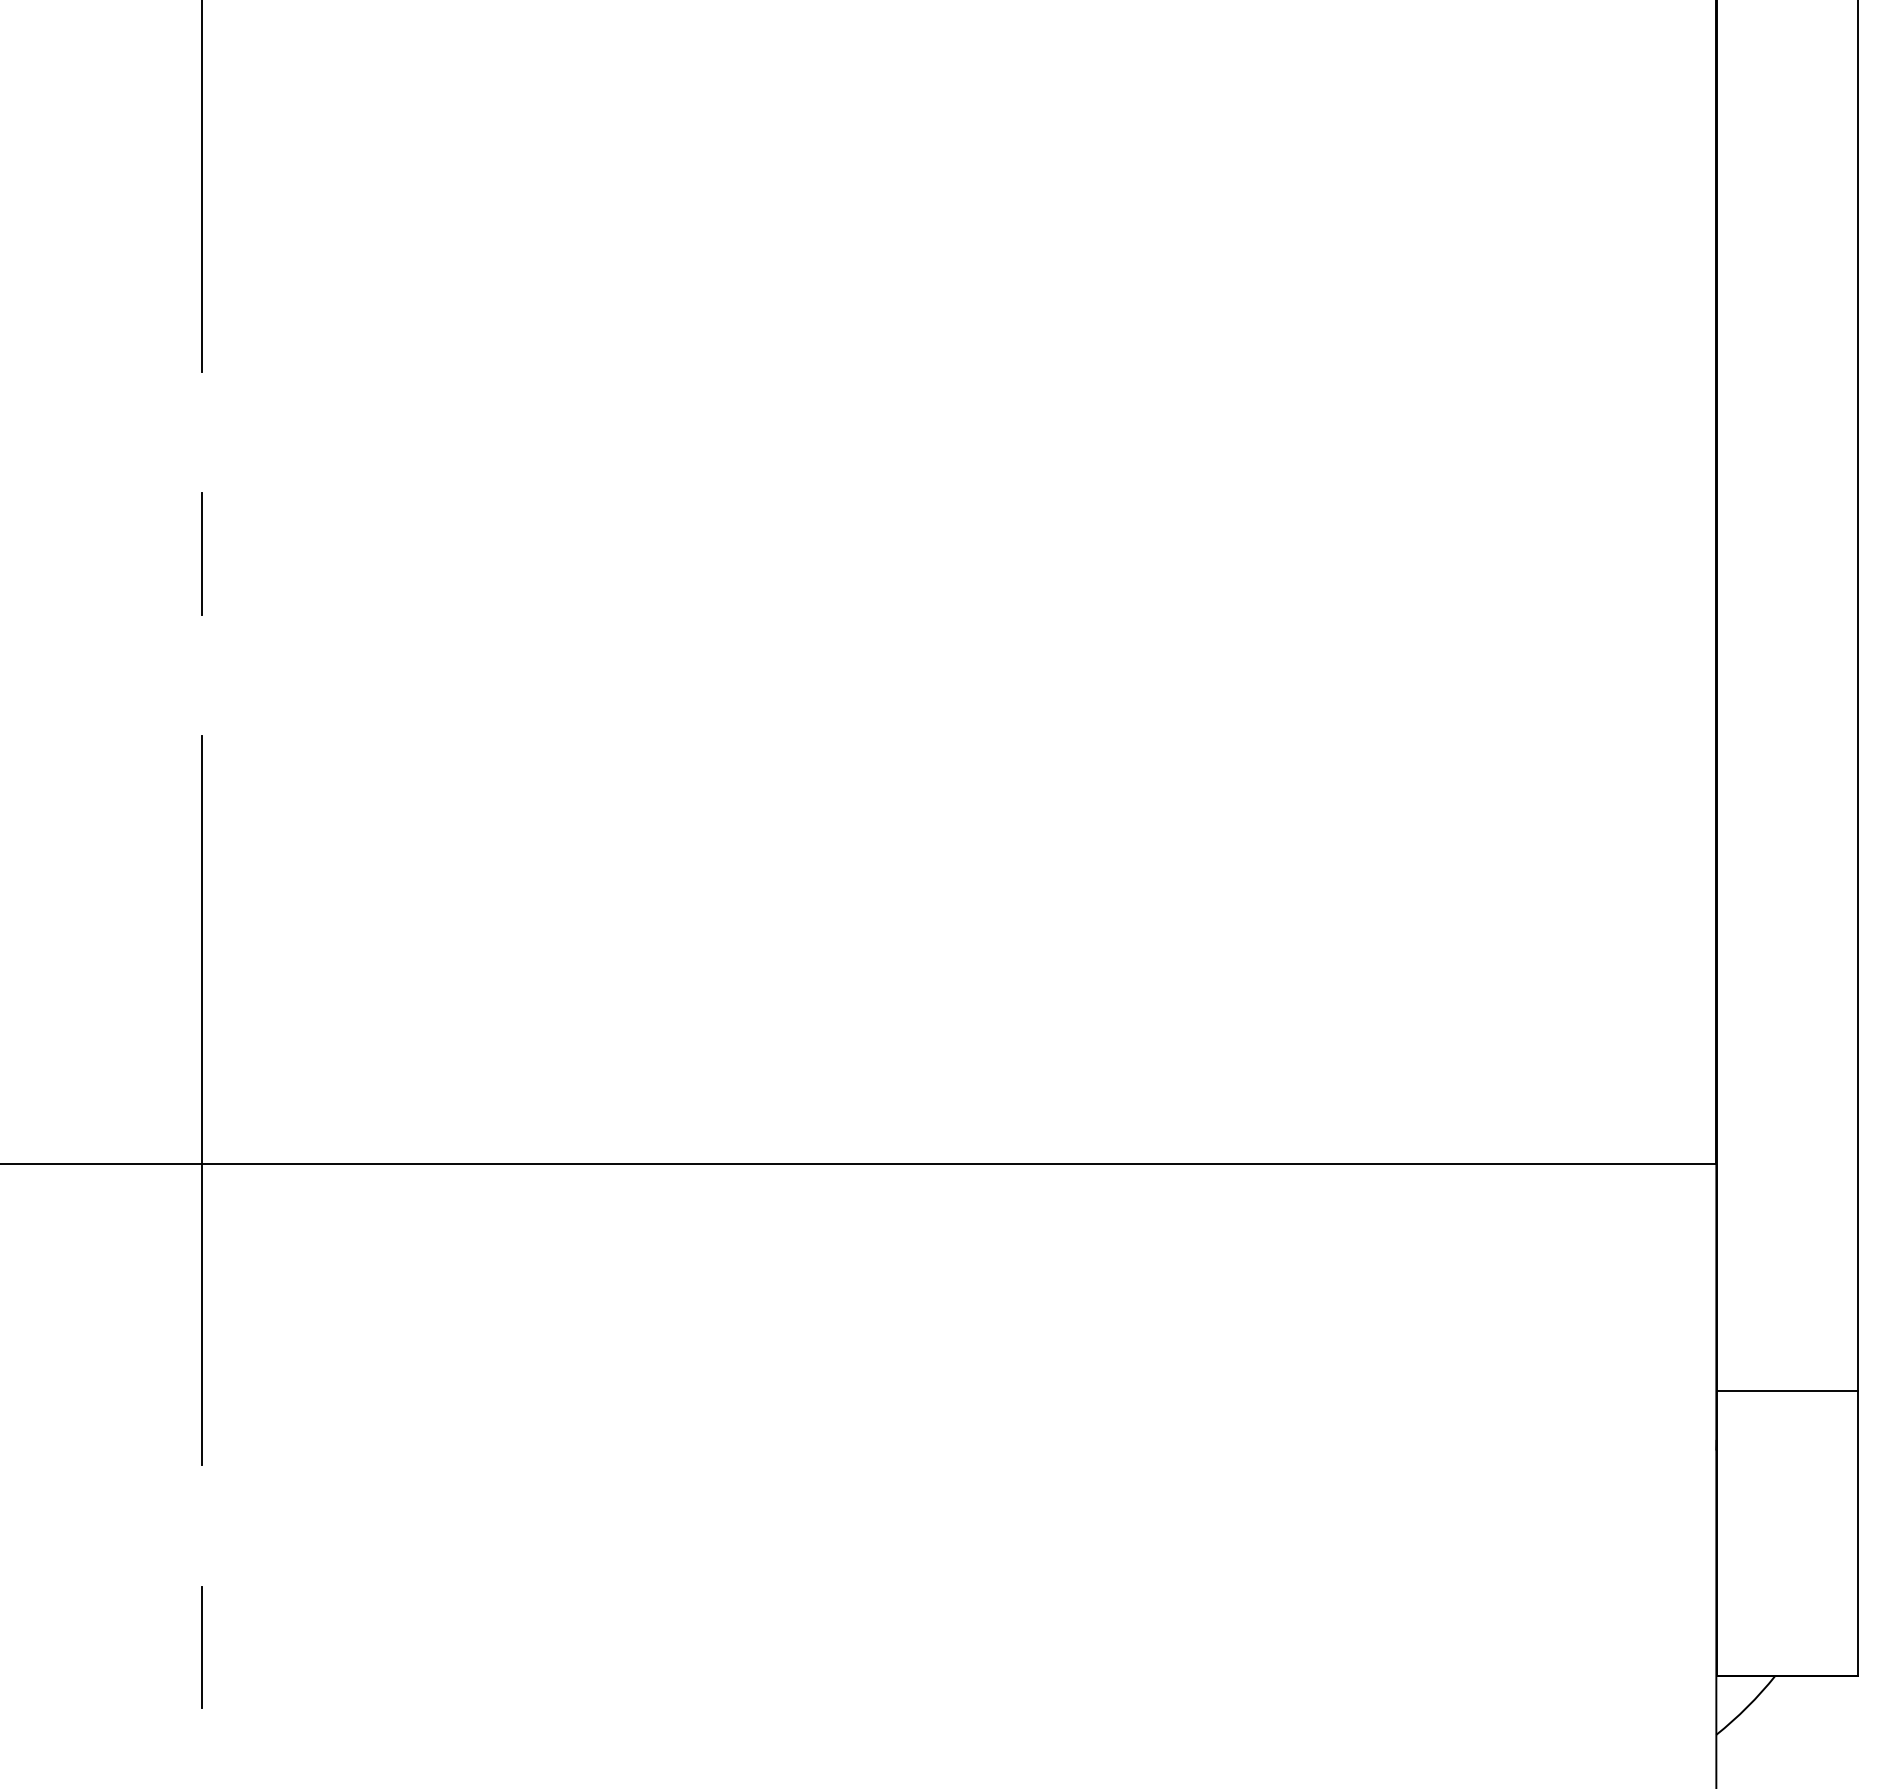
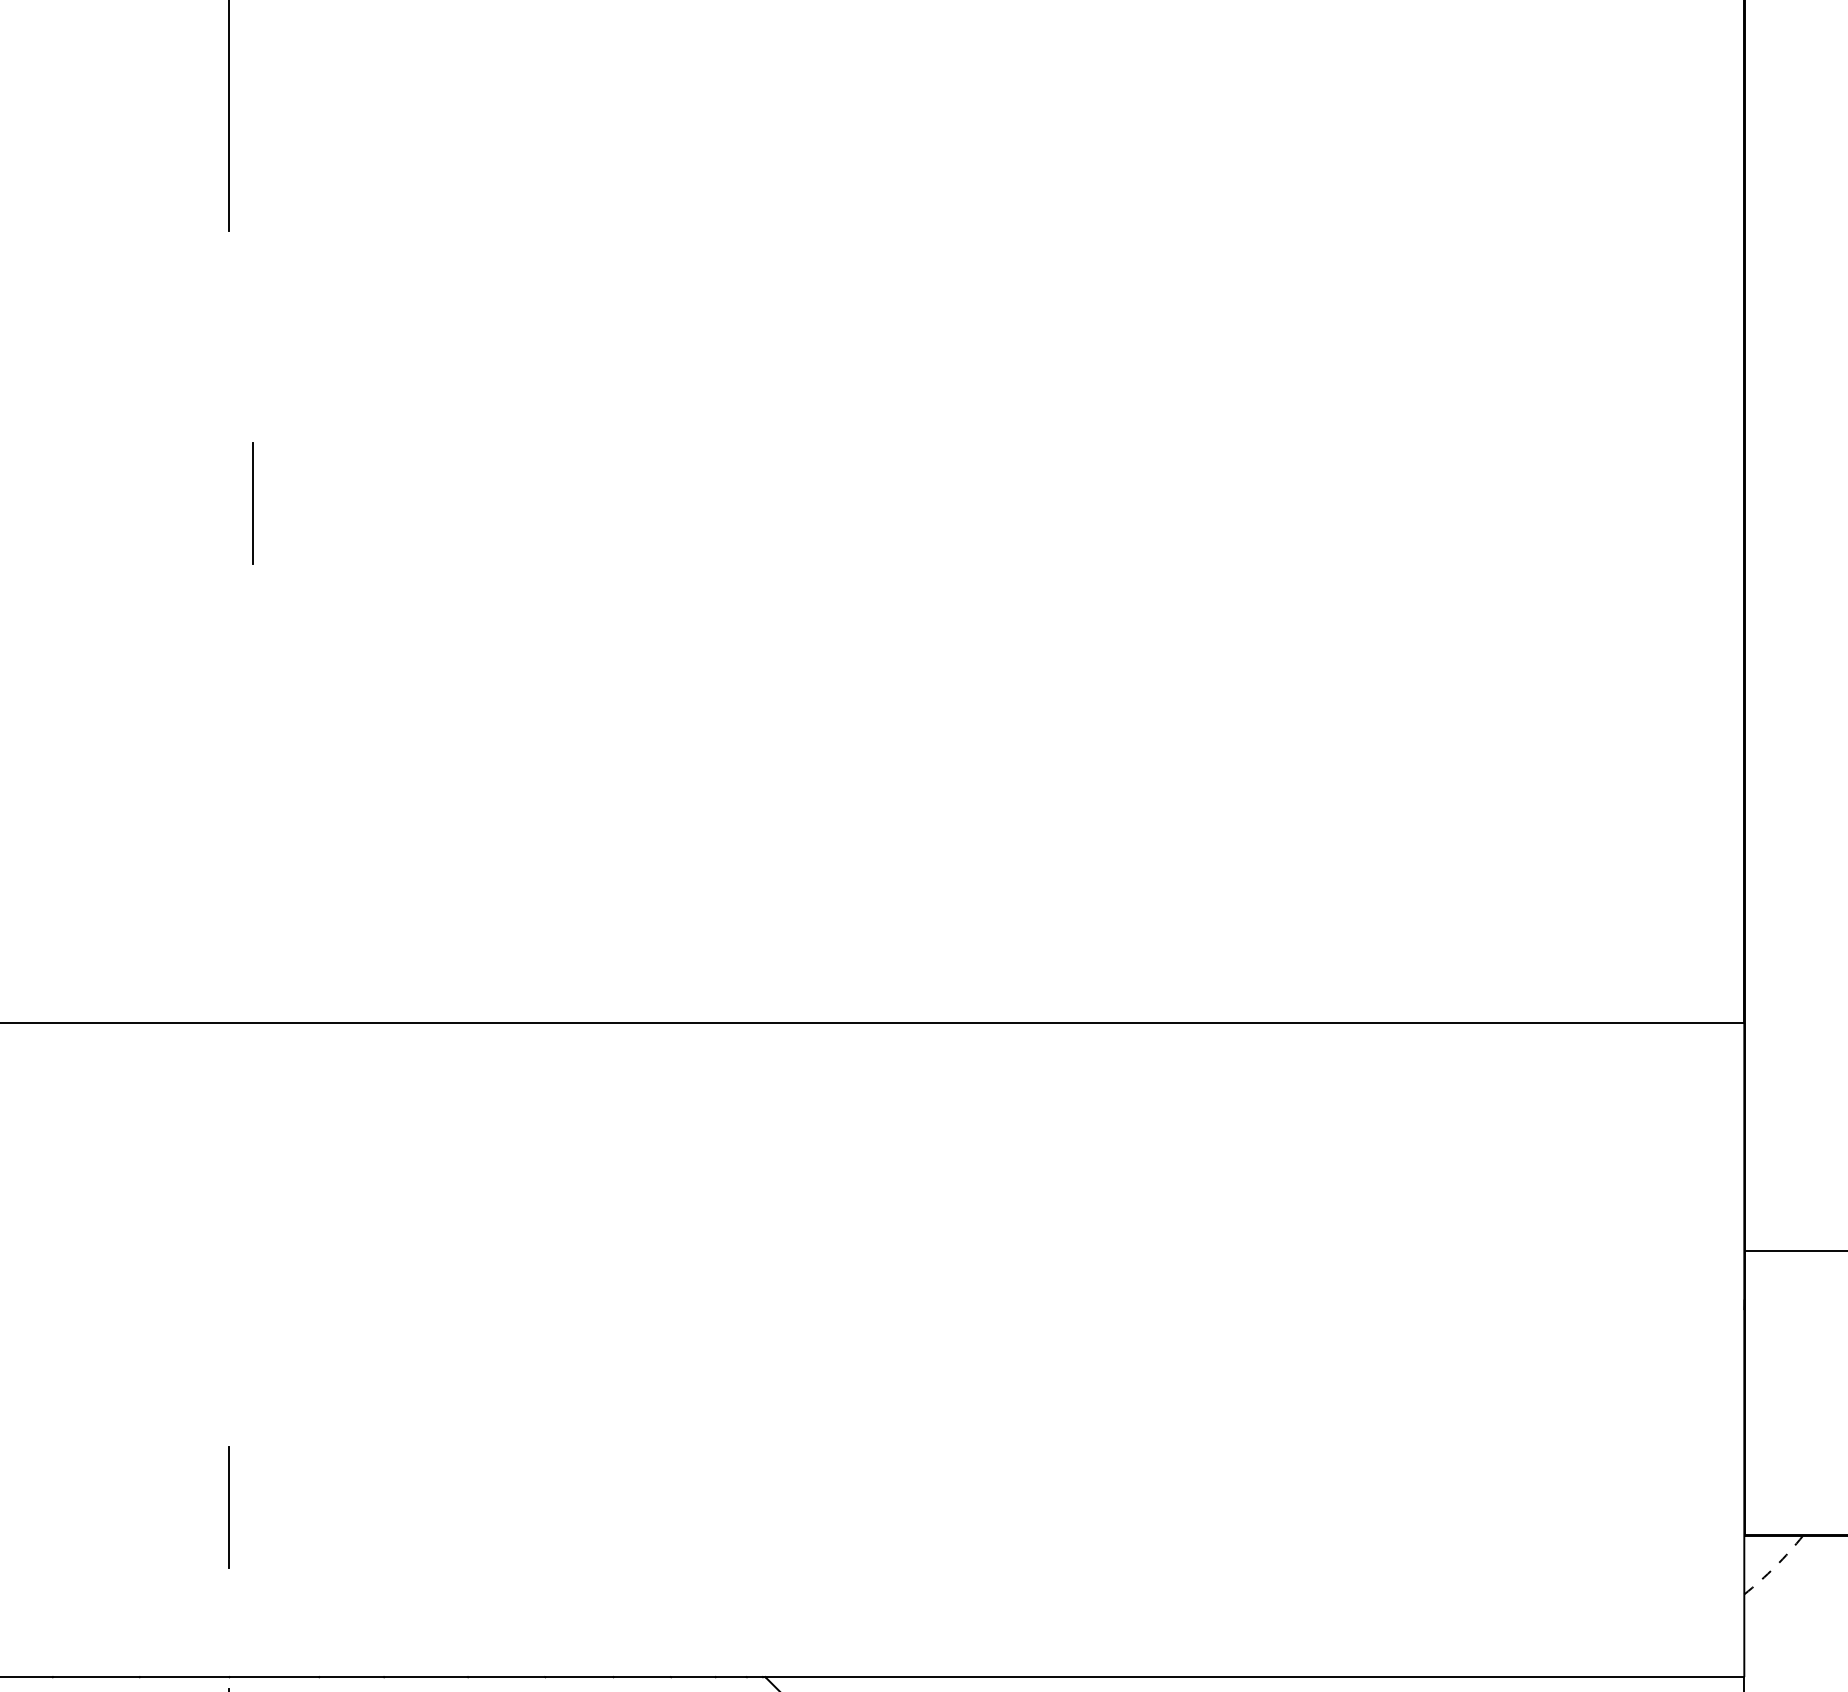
line: (201, 553) -> (253, 503), moved
line: (201, 1100) -> (229, 960), removed
arc: (1747, 1707) -> (1775, 1567), solid -> dashed

